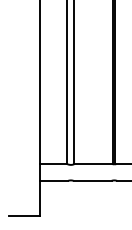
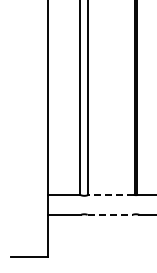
line: (93, 163) -> (111, 194), solid -> dashed
line: (92, 180) -> (110, 214), solid -> dashed

